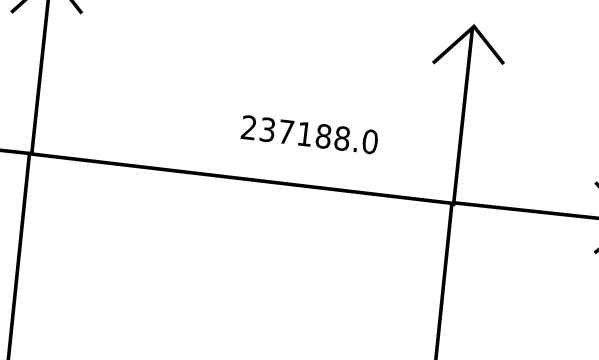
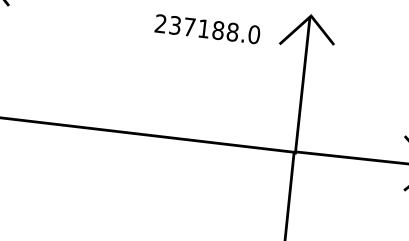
text: (308, 134) -> (206, 29), moved

